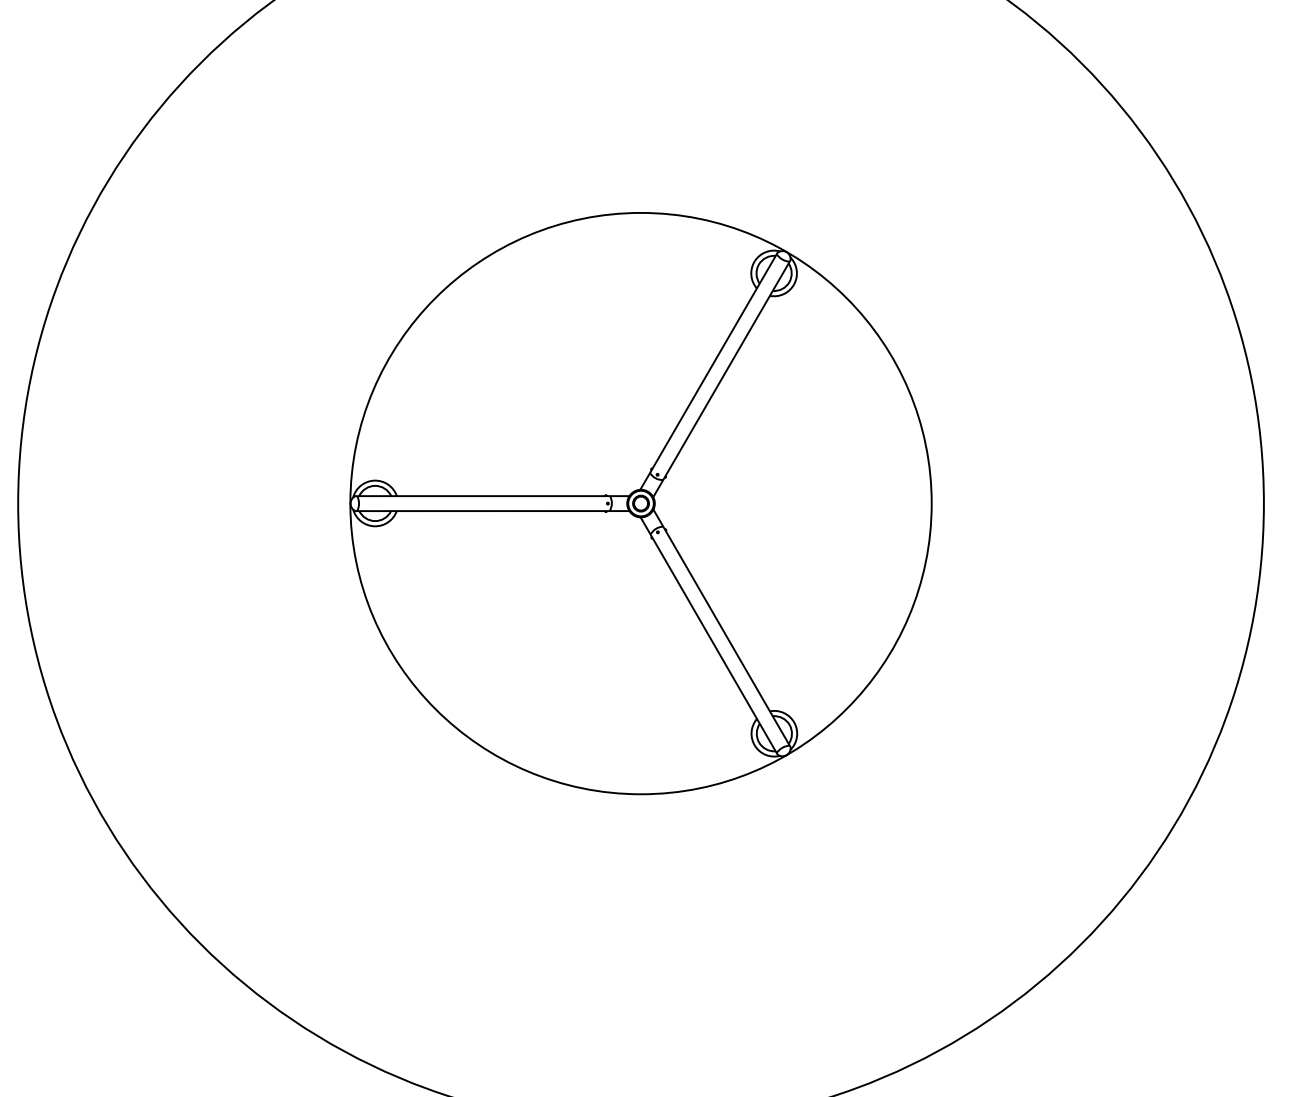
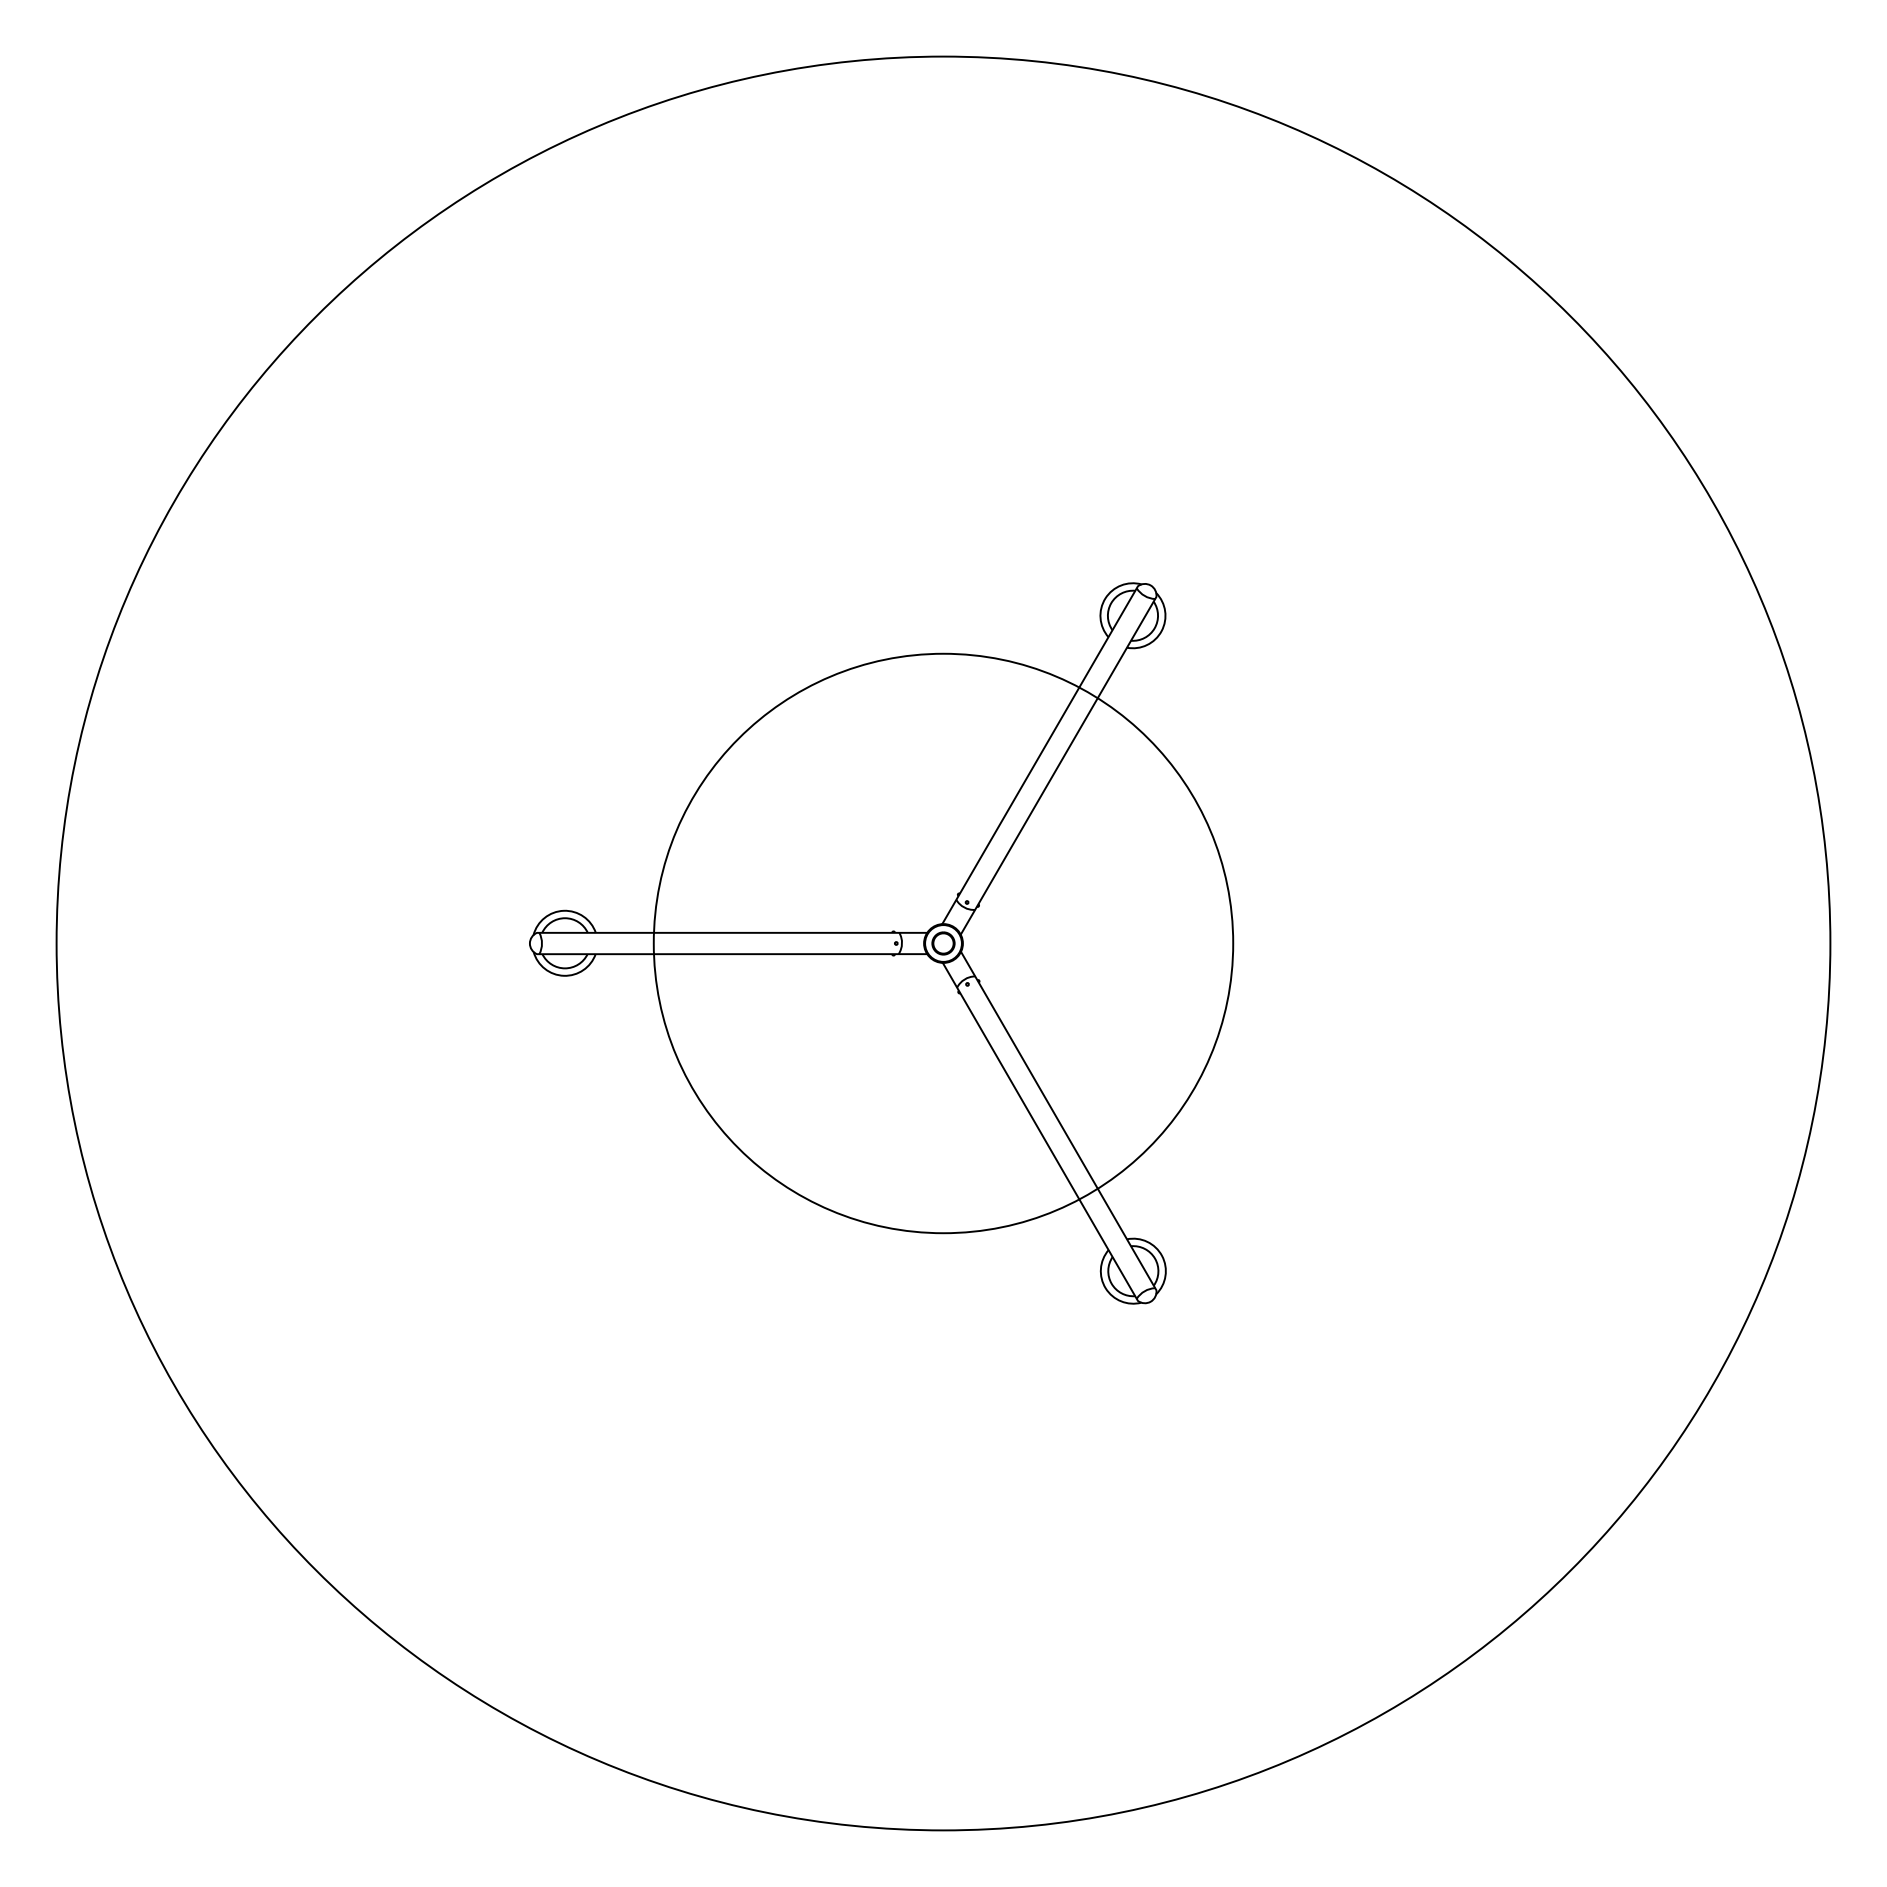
circle: (641, 503) -> (943, 943), size x0.7

